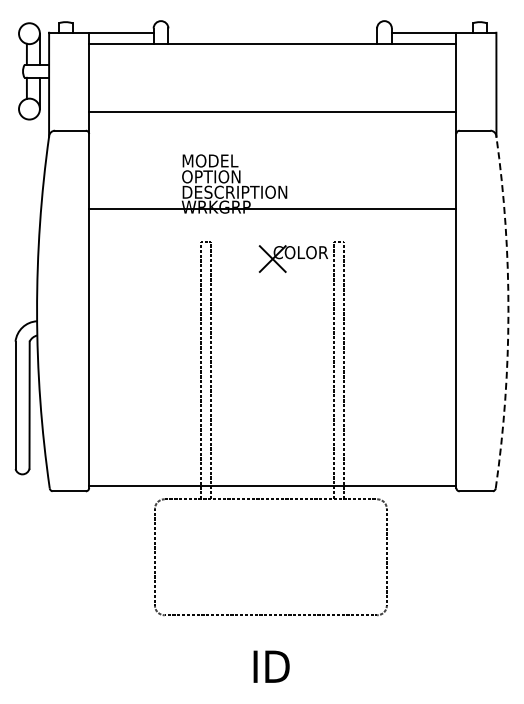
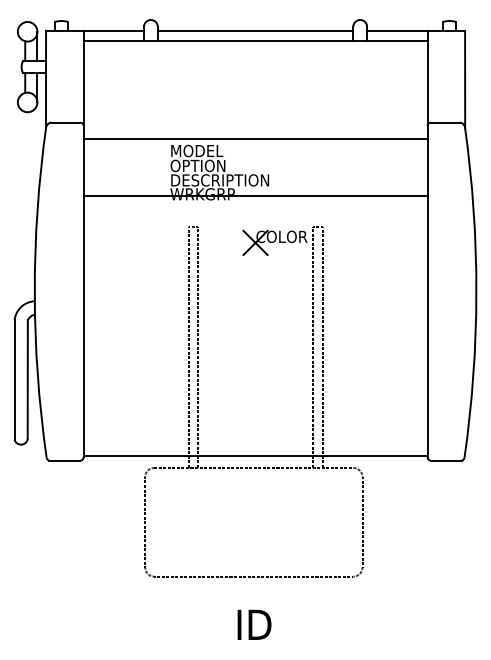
line: (272, 32) -> (255, 30), added
line: (272, 111) -> (255, 139), moved
arc: (508, 312) -> (476, 292), dashed -> solid

